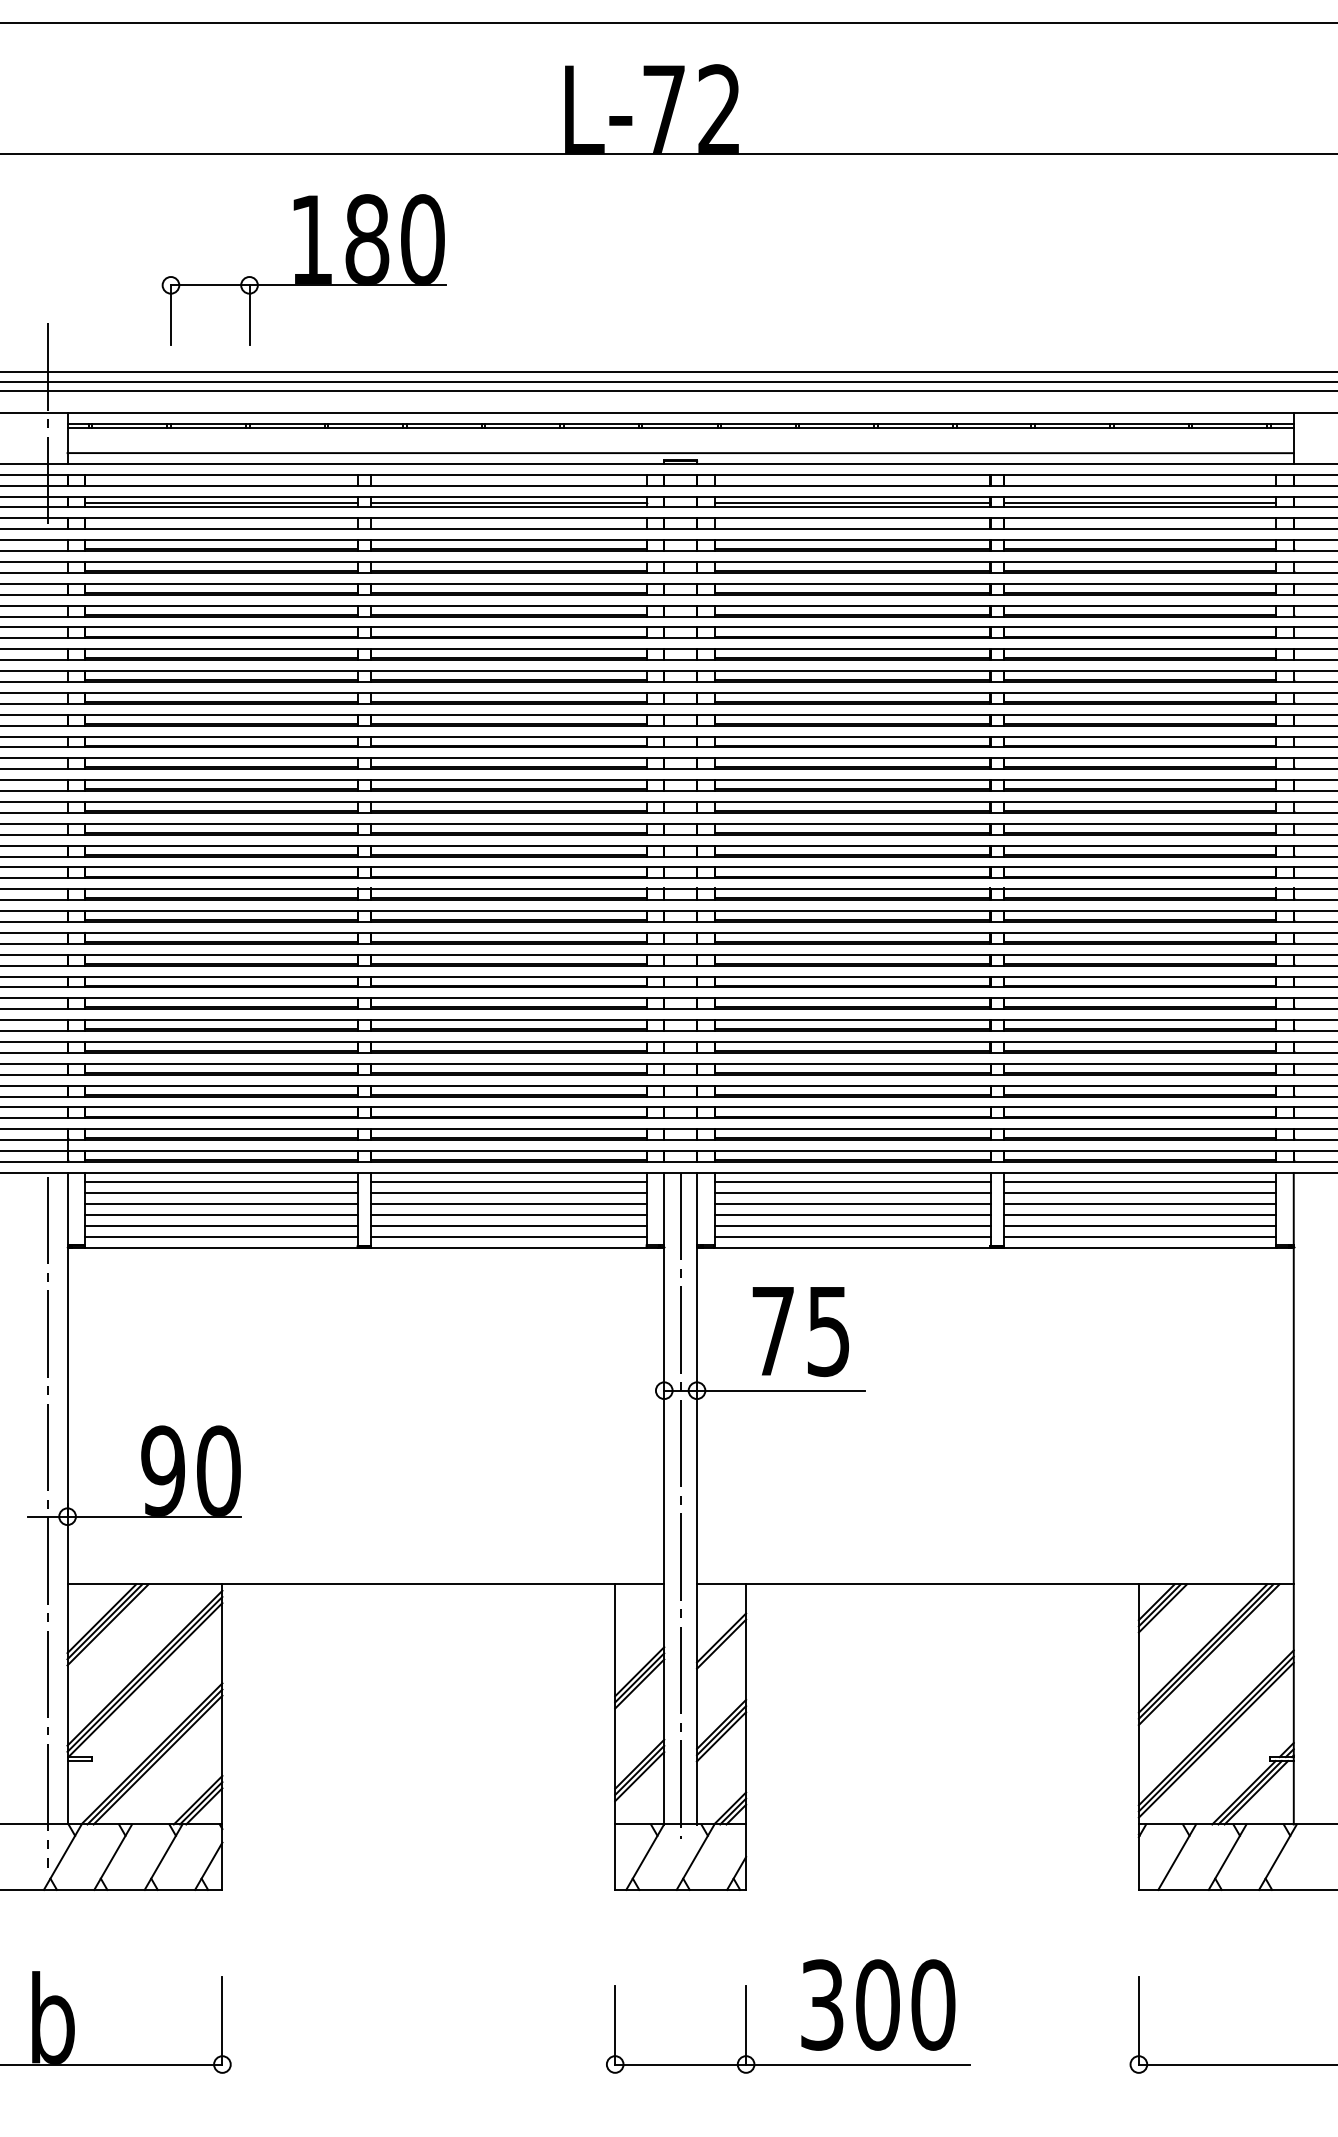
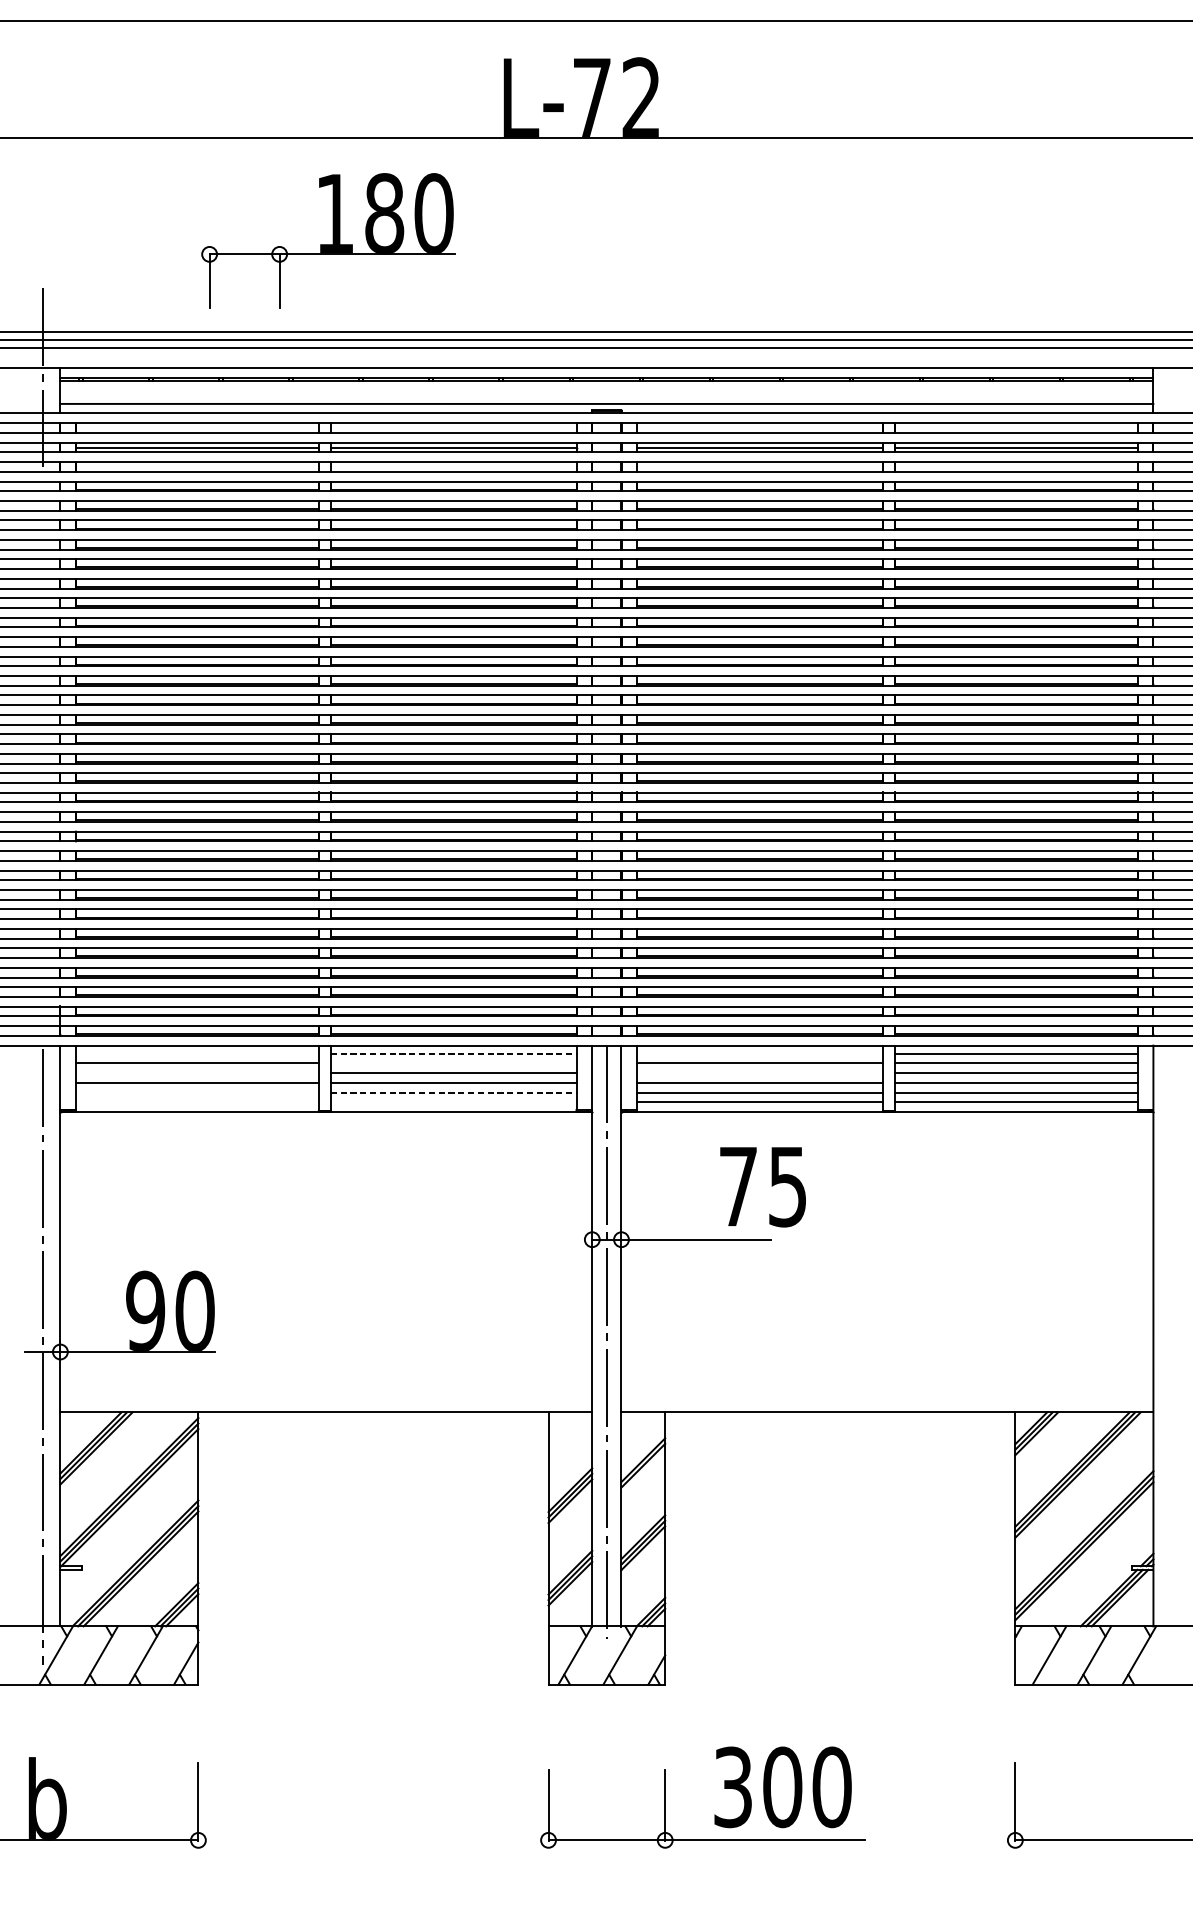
part: (303, 269) -> (327, 240), moved
line: (221, 1182) -> (197, 1054), removed
line: (508, 1182) -> (453, 1054), solid -> dashed
line: (852, 1182) -> (760, 1054), removed
line: (508, 1192) -> (453, 1063), removed
line: (221, 1203) -> (197, 1072), removed
line: (852, 1203) -> (760, 1072), removed
line: (221, 1225) -> (197, 1092), removed
line: (508, 1225) -> (453, 1092), solid -> dashed
line: (221, 1236) -> (197, 1102), removed
line: (508, 1236) -> (453, 1102), removed
text: (800, 1332) -> (762, 1187), moved

